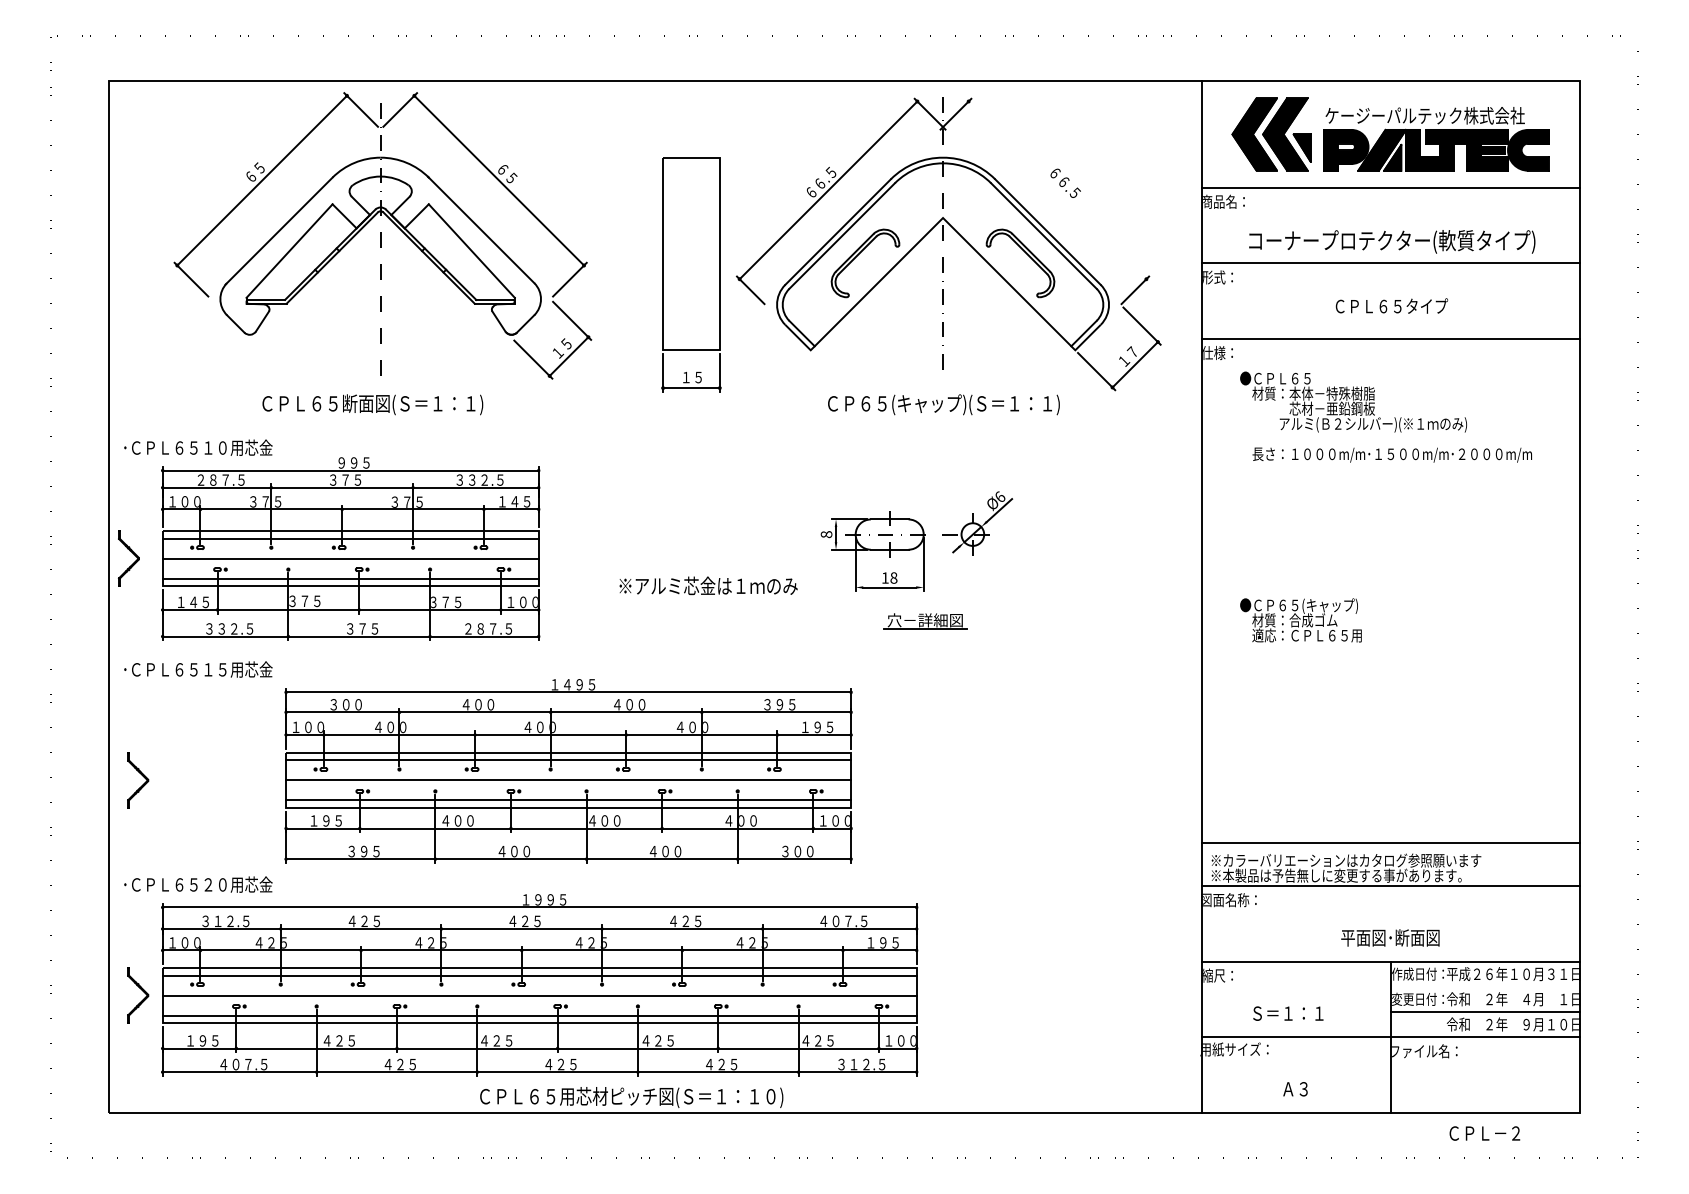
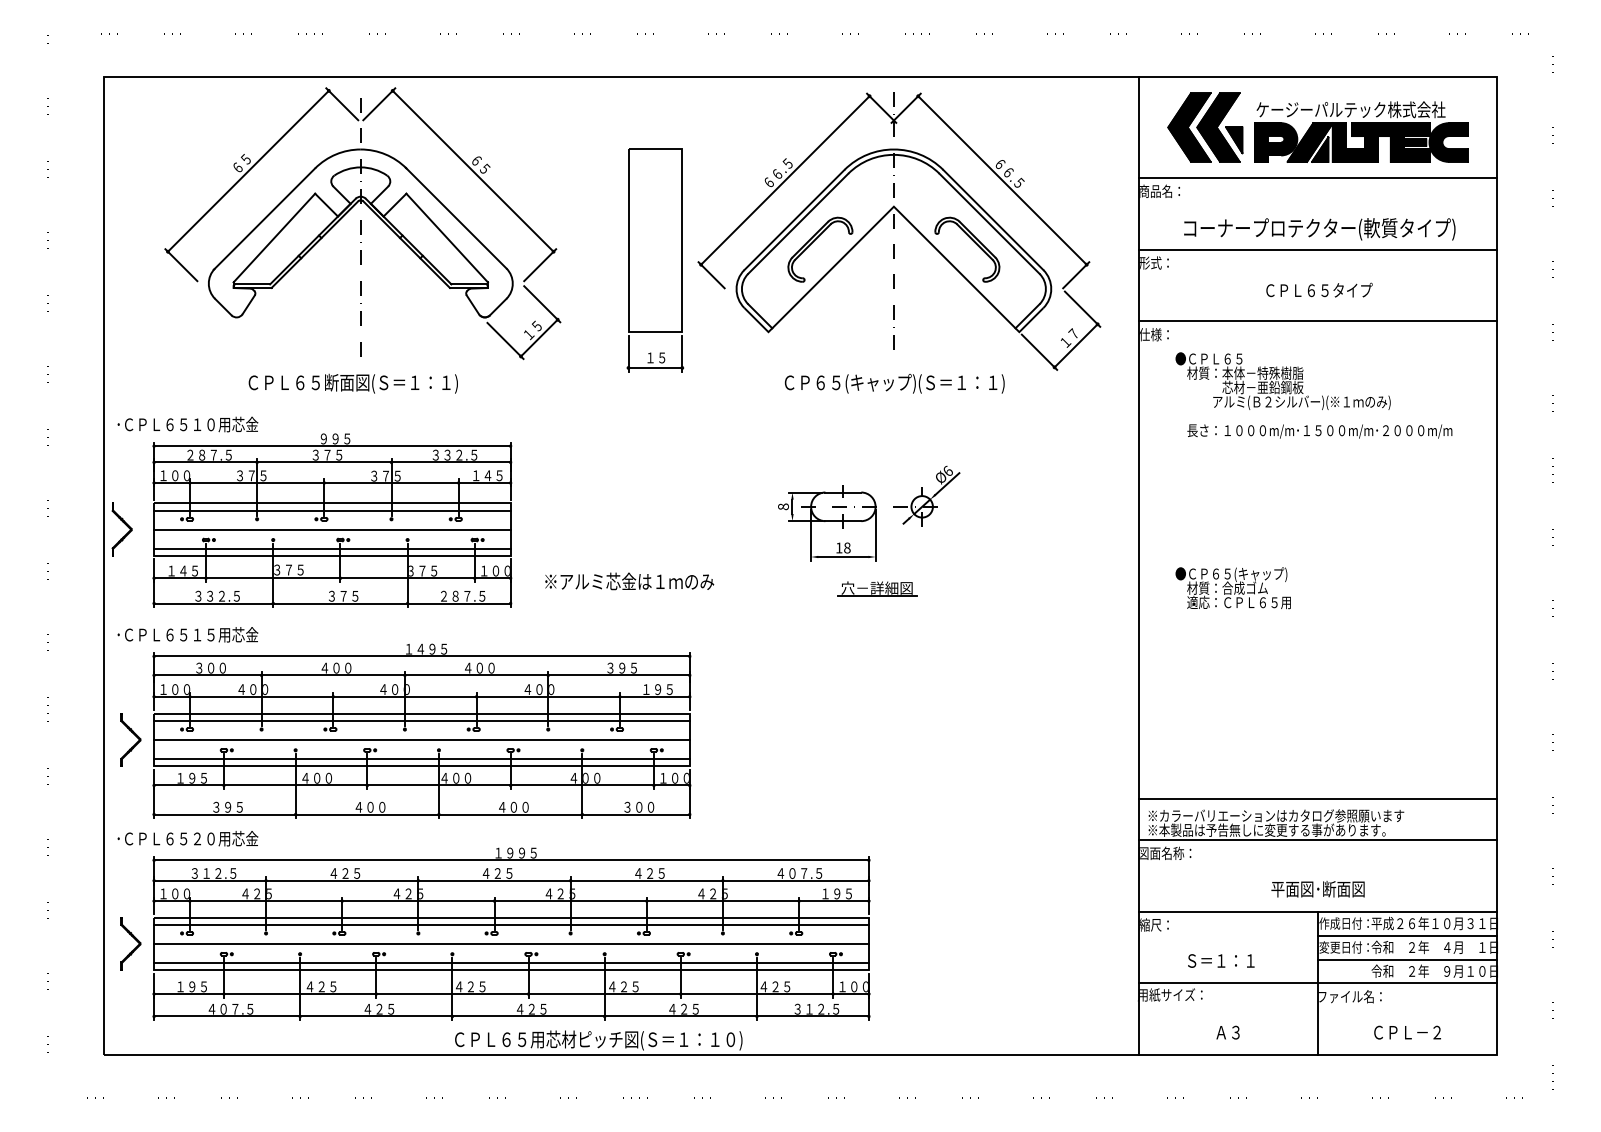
line: (1057, 190) -> (1002, 180), added
text: (708, 585) -> (629, 581), moved
part: (568, 770) -> (421, 730), moved
line: (1484, 986) -> (1407, 935), added
text: (1484, 1133) -> (1407, 1032), moved

